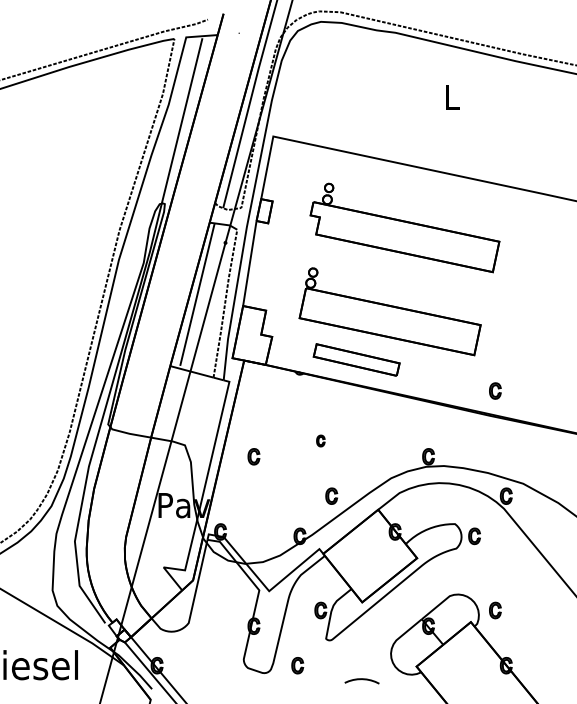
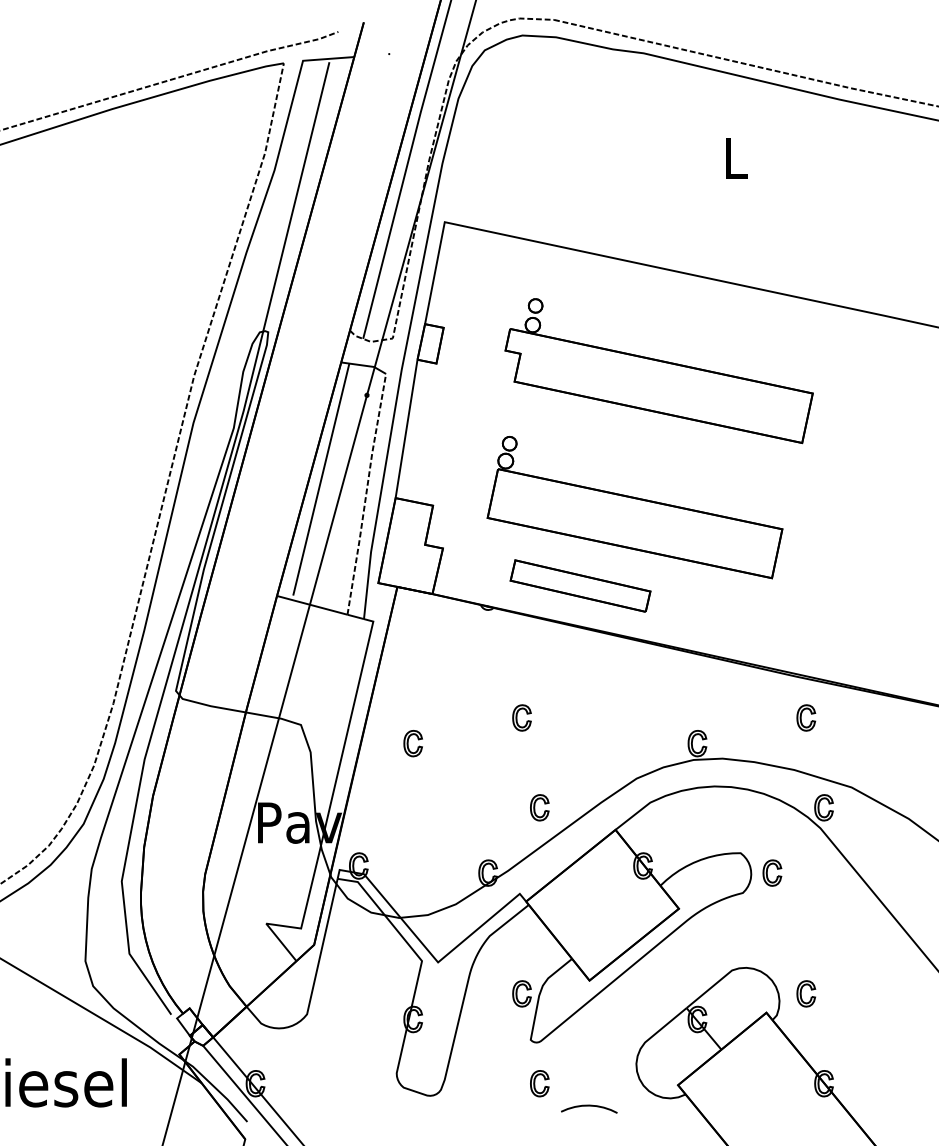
part: (495, 390) -> (806, 717), moved
part: (320, 440) -> (521, 717), size x1.43
part: (297, 665) -> (539, 1083), moved

